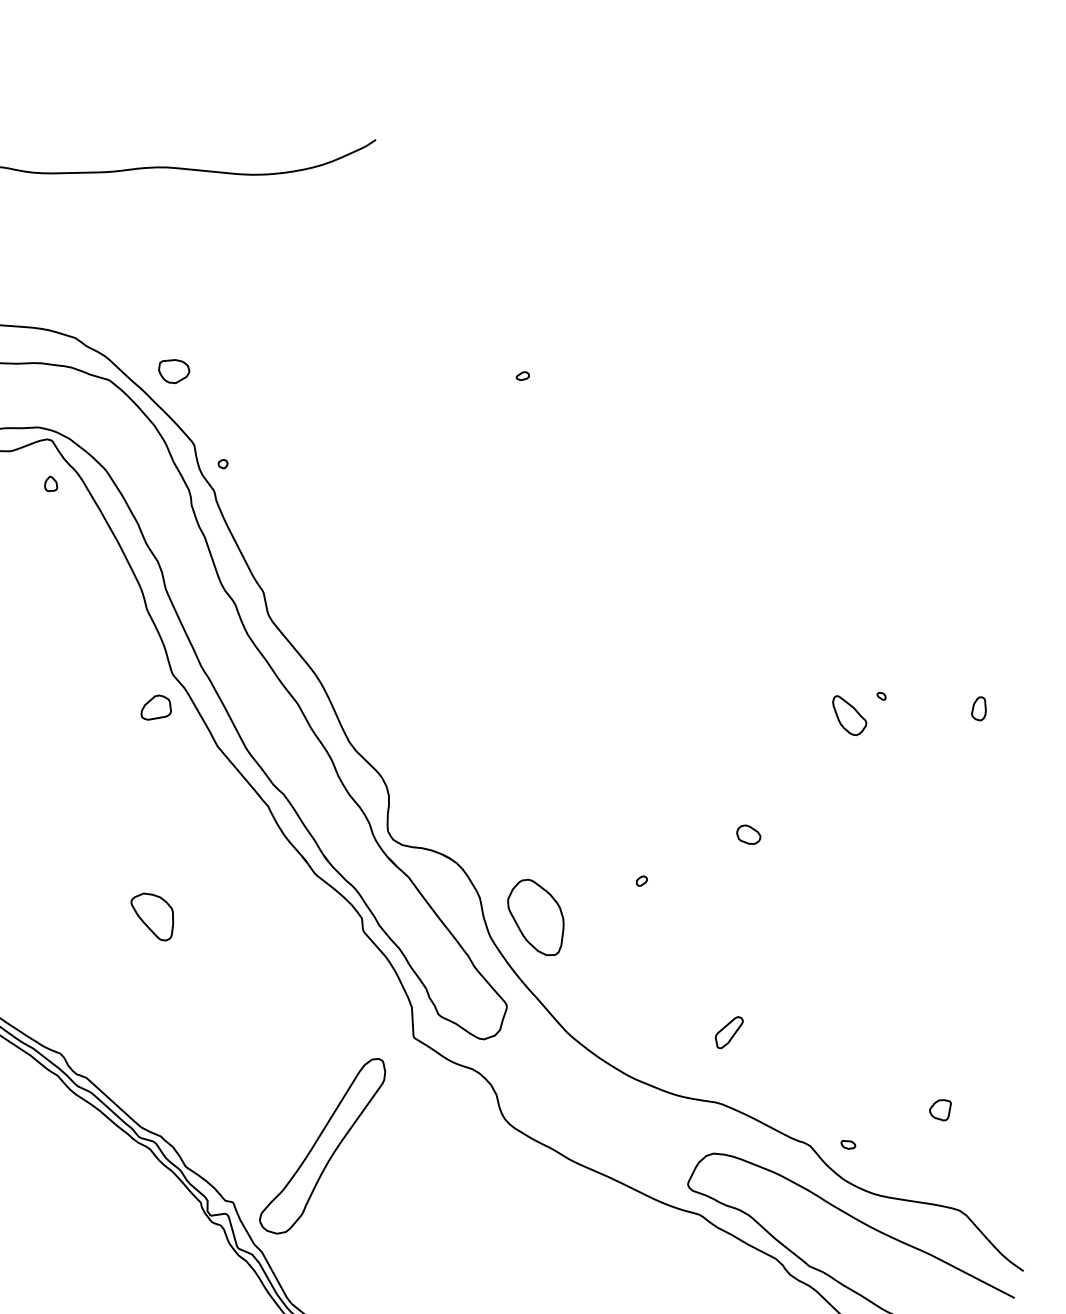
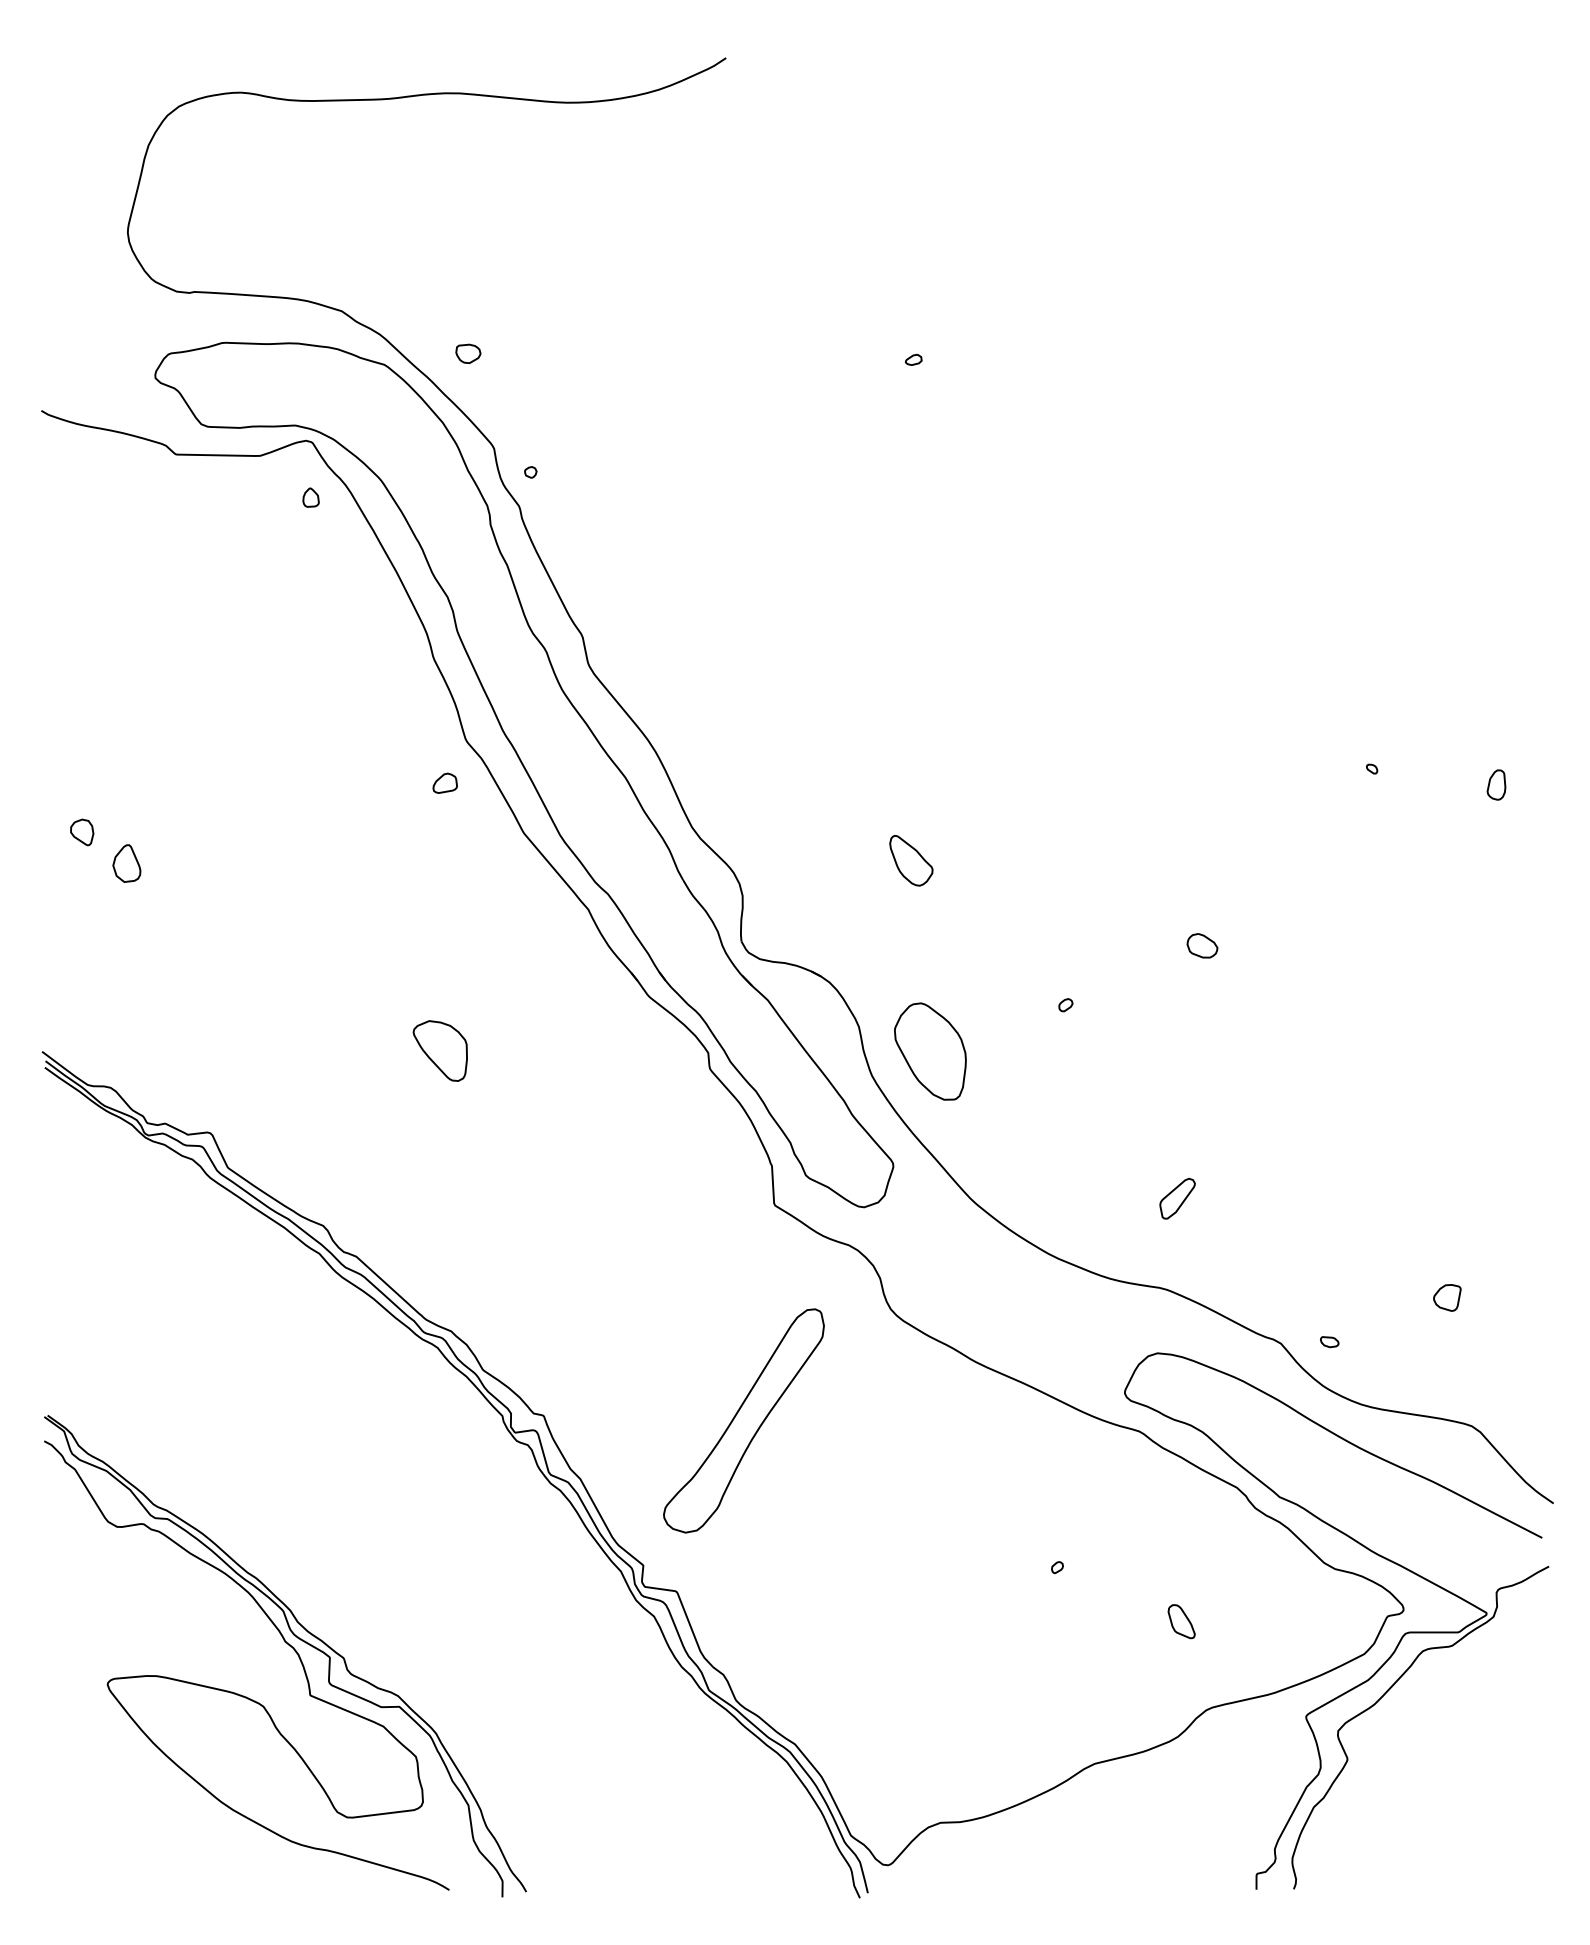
part: (174, 371) -> (468, 353), size x0.62
part: (155, 706) -> (444, 782), size x0.62
part: (849, 715) -> (911, 860), moved
part: (322, 1145) -> (743, 1420), moved

